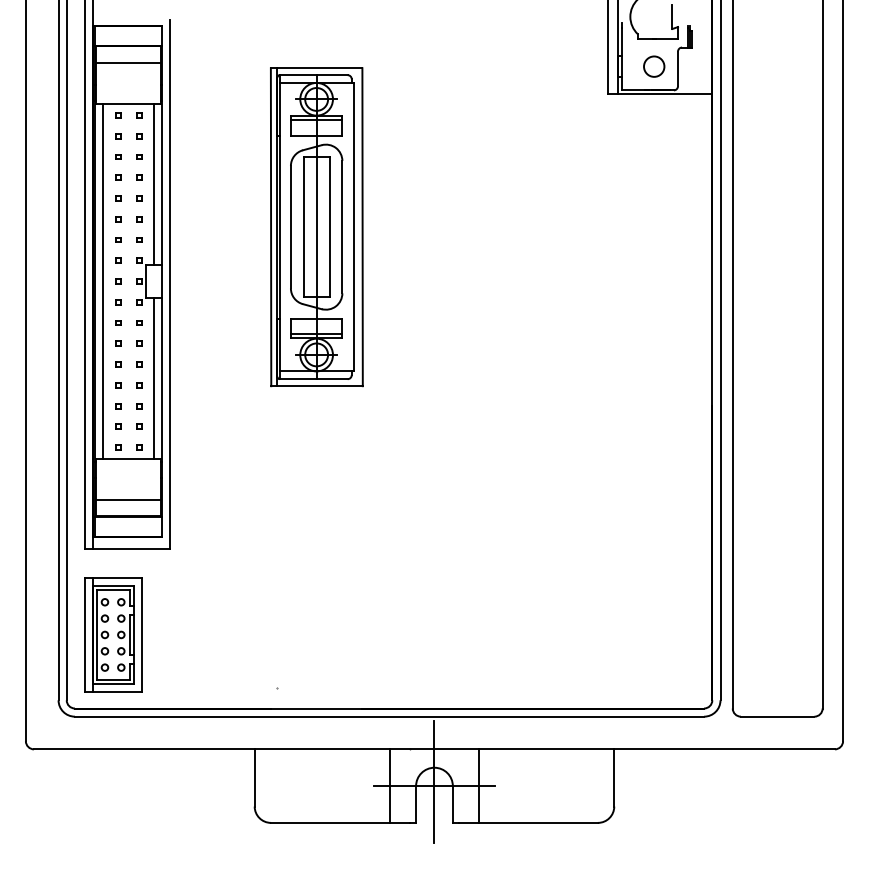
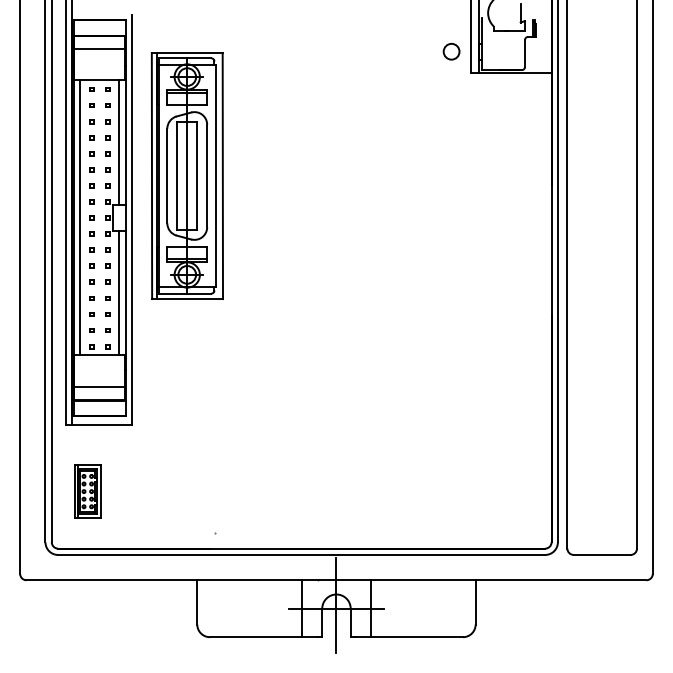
circle: (654, 66) -> (451, 51), moved
part: (315, 226) -> (186, 175), moved
part: (112, 634) -> (87, 491), size x0.6

